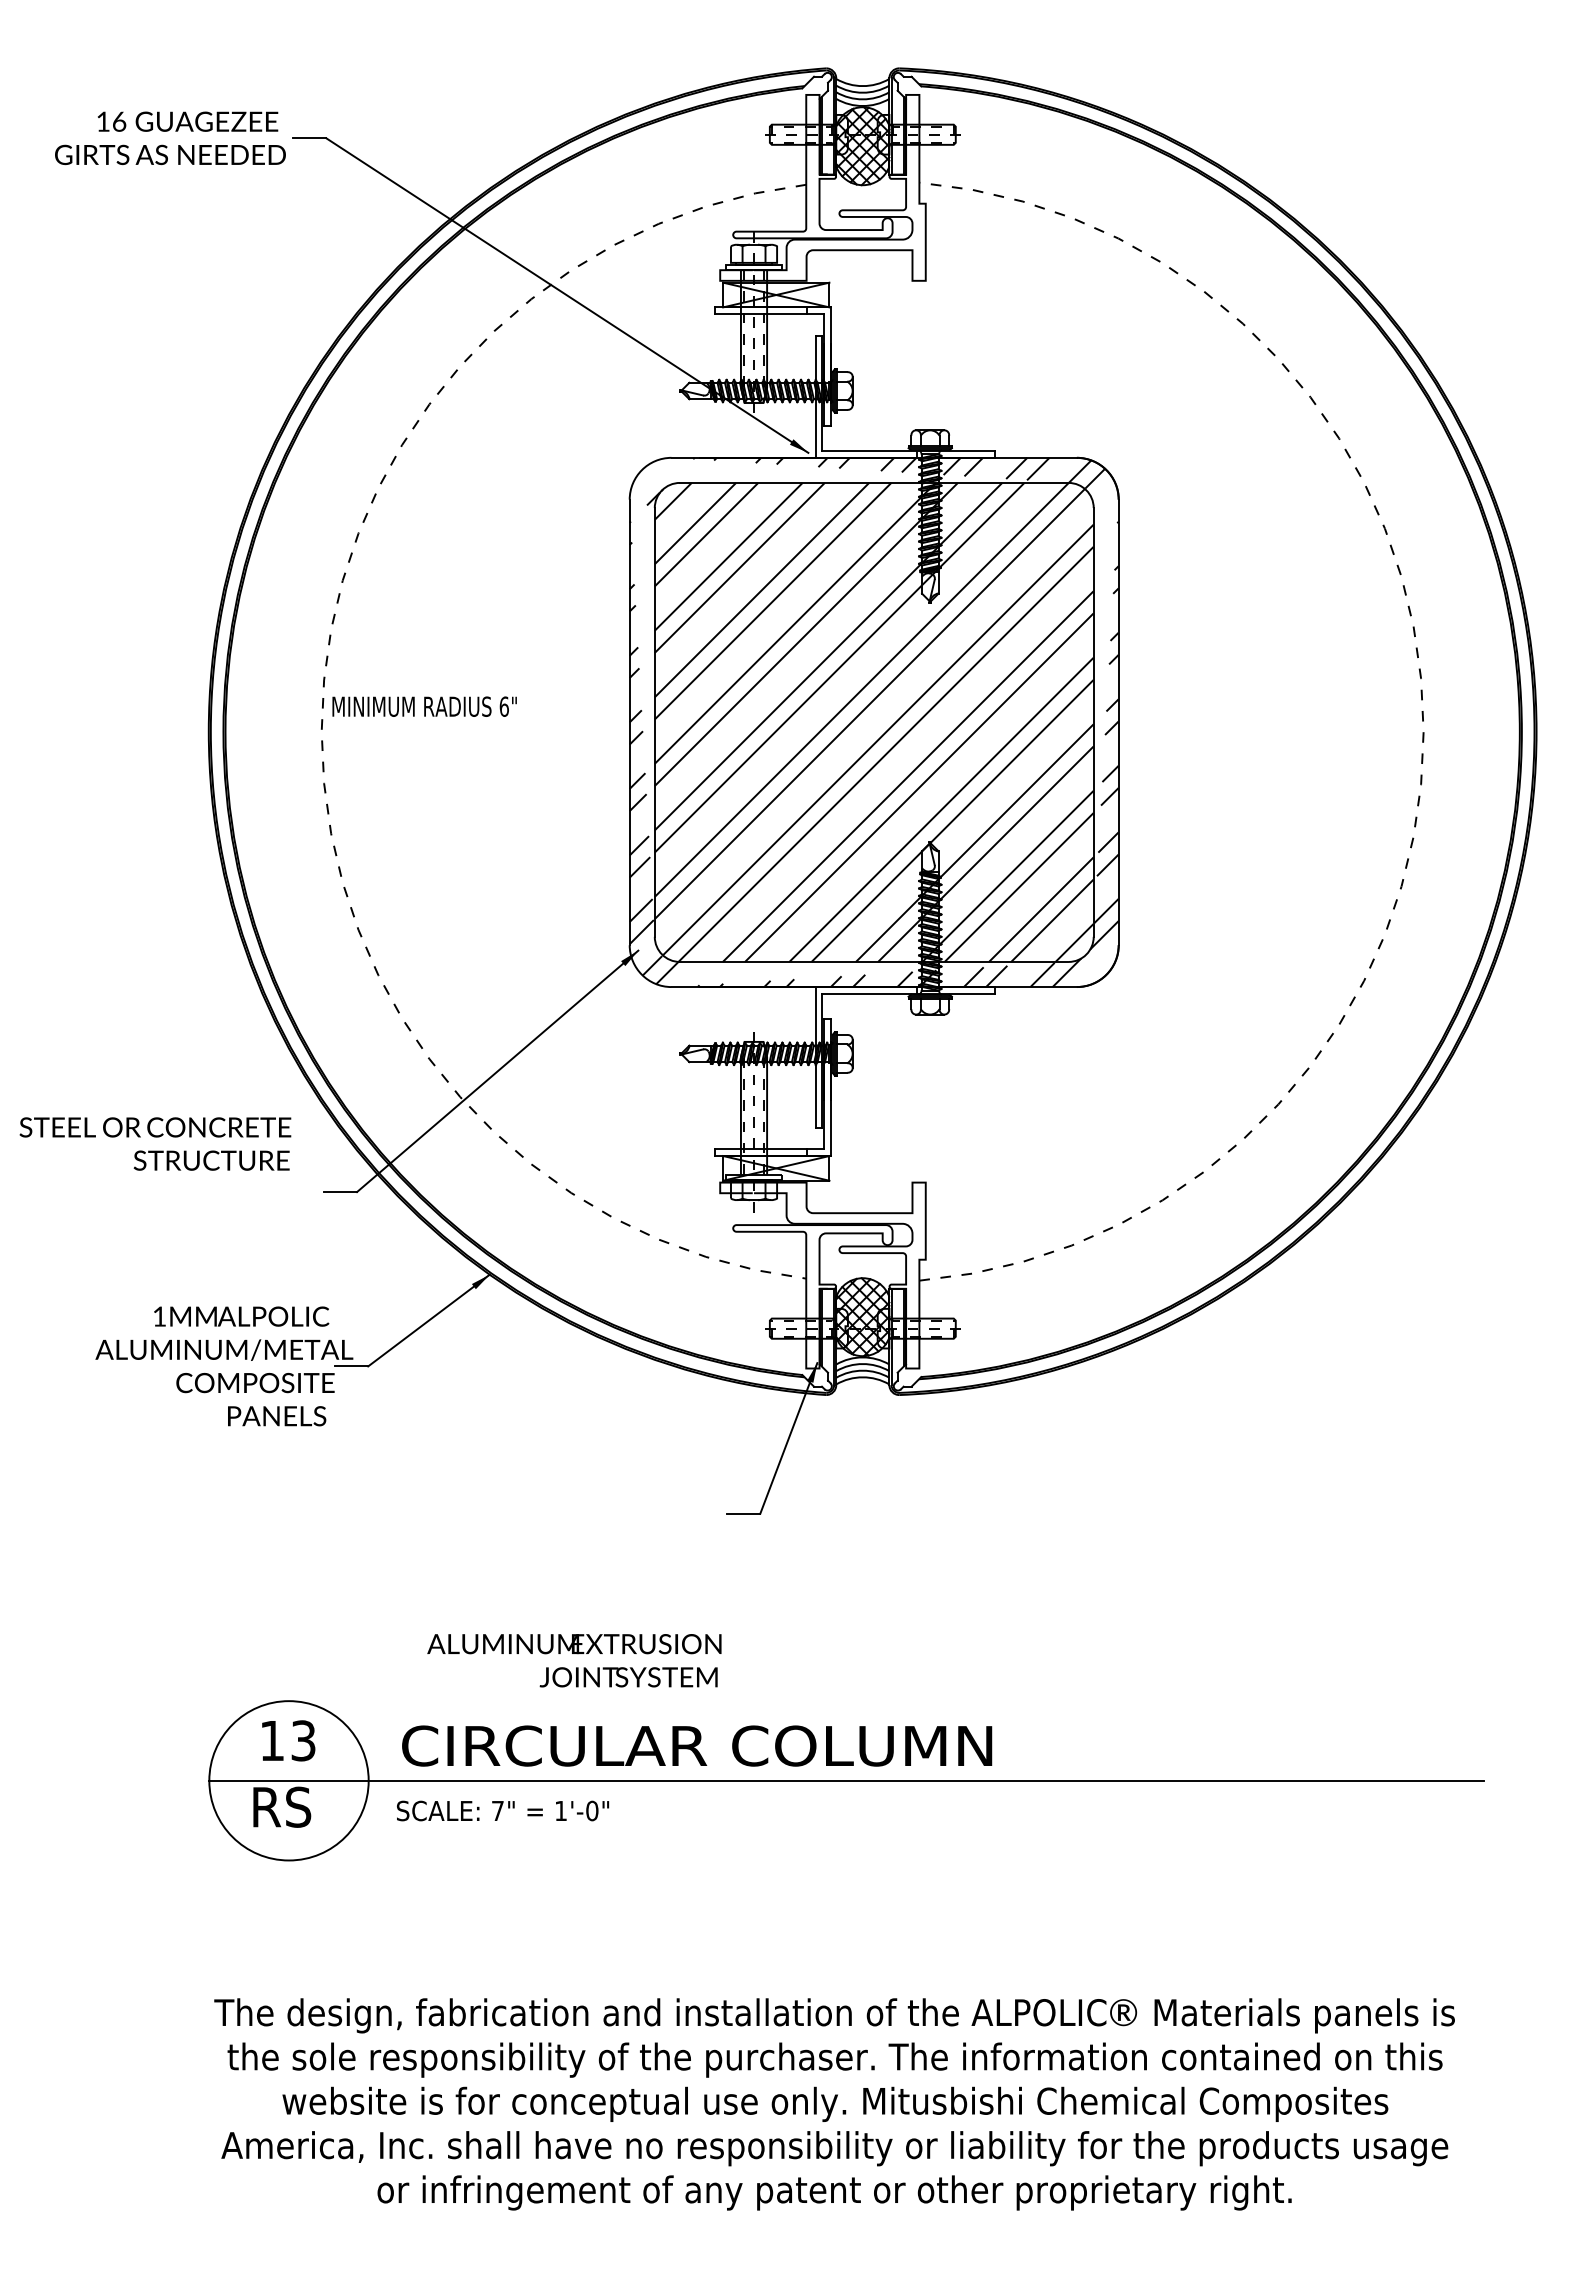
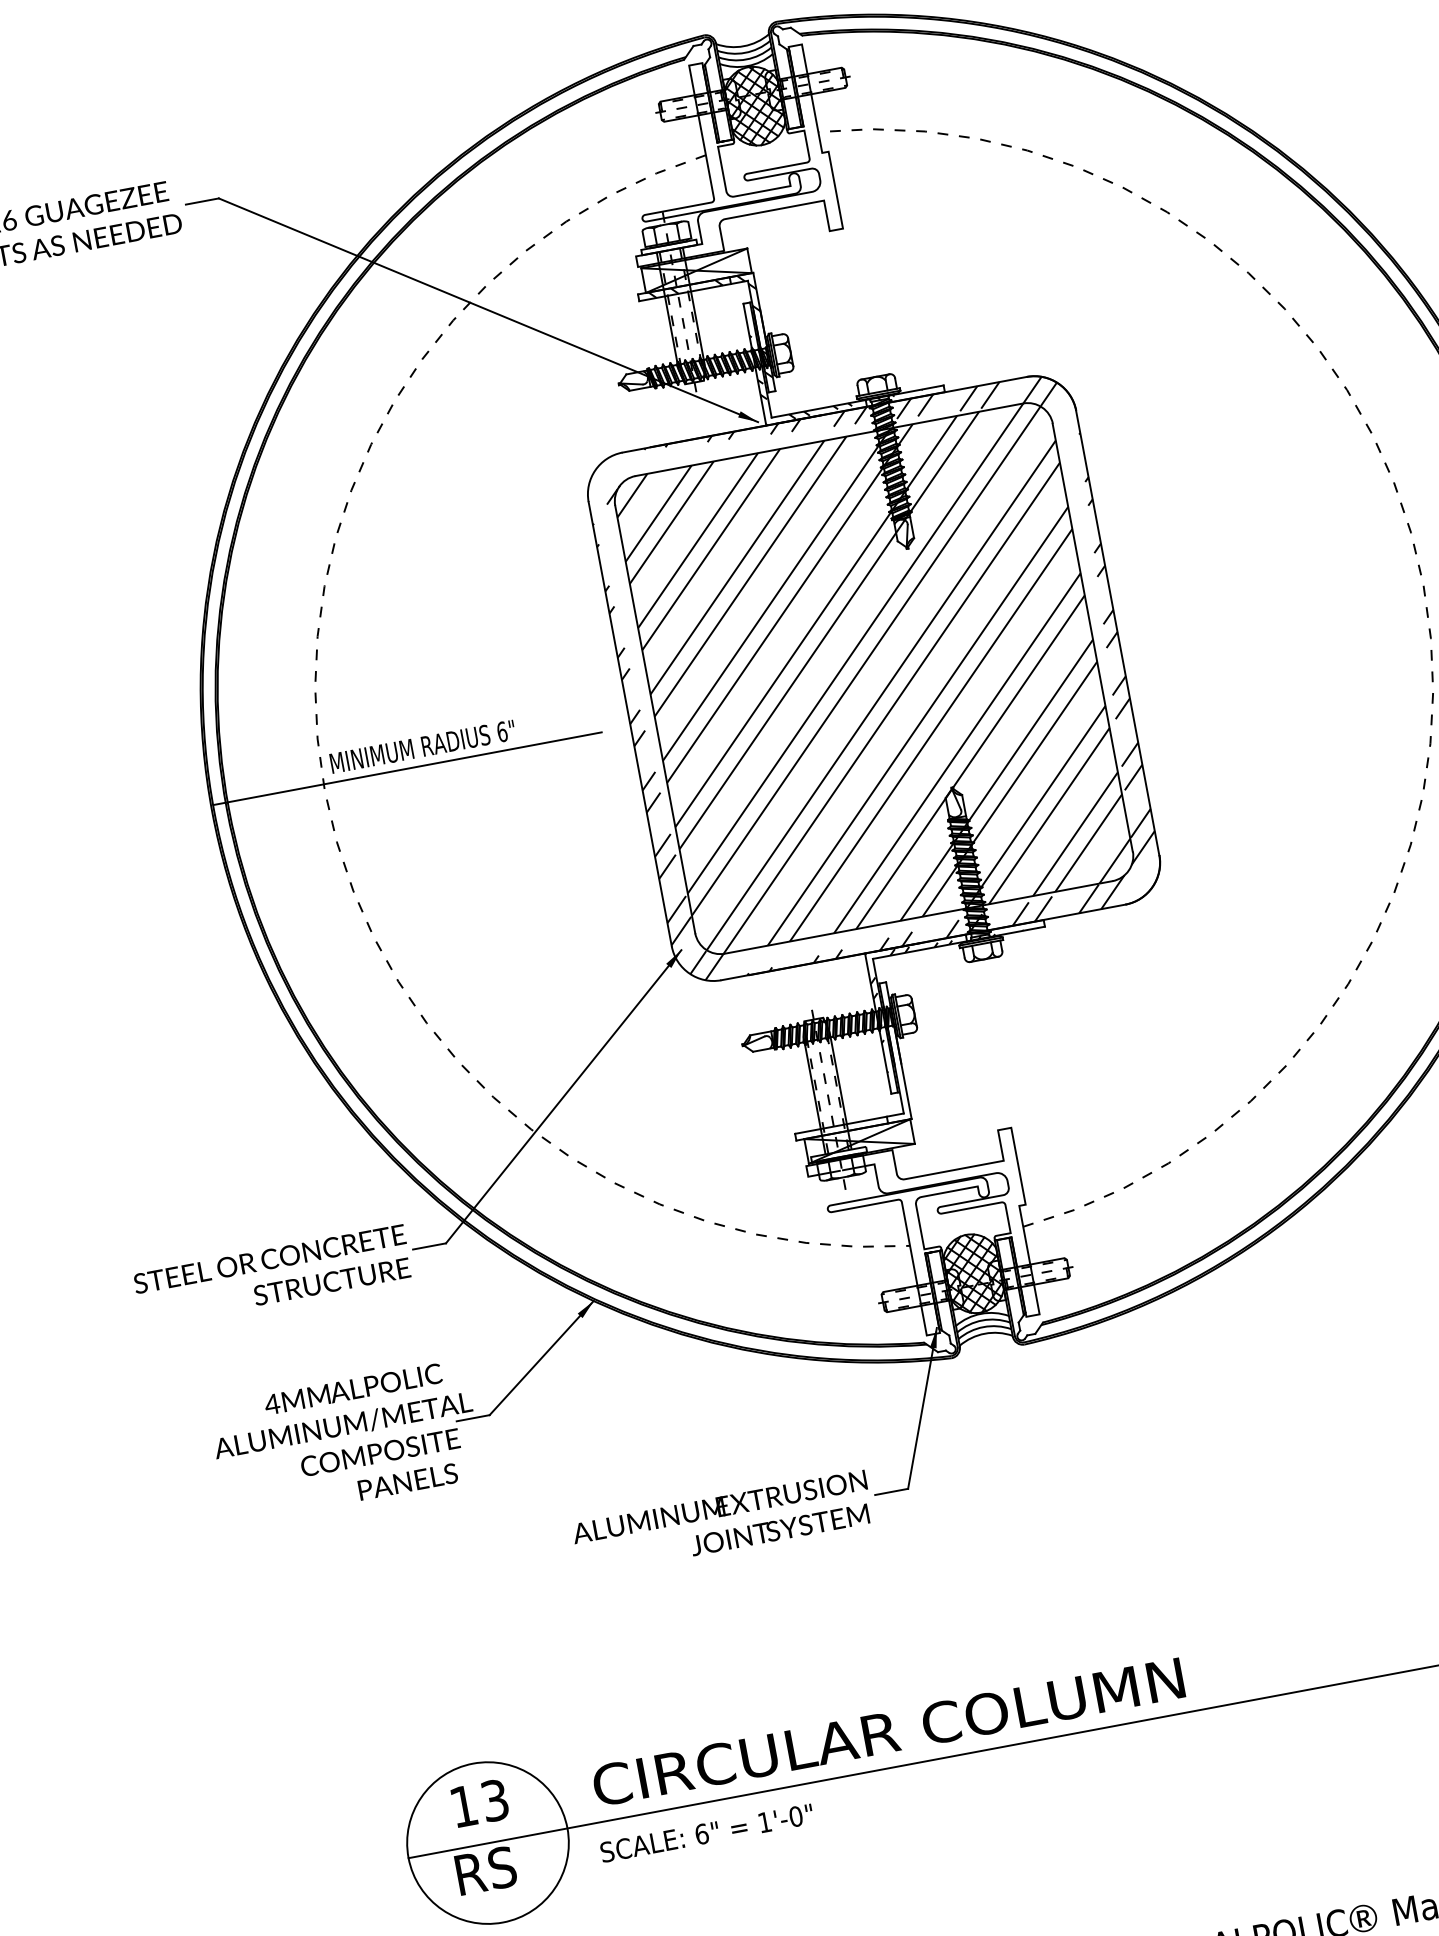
hatch: (777, 359) -> (709, 334), added
hatch: (901, 397) -> (840, 349), added
line: (405, 725) -> (407, 769), added
hatch: (901, 1054) -> (963, 1004), added
text: (155, 1143) -> (272, 1275), moved
text: (159, 1316) -> (272, 1404), 1MM -> 4MM
text: (574, 1660) -> (722, 1523), moved
text: (497, 1810) -> (701, 1833), 7" -> 6"

